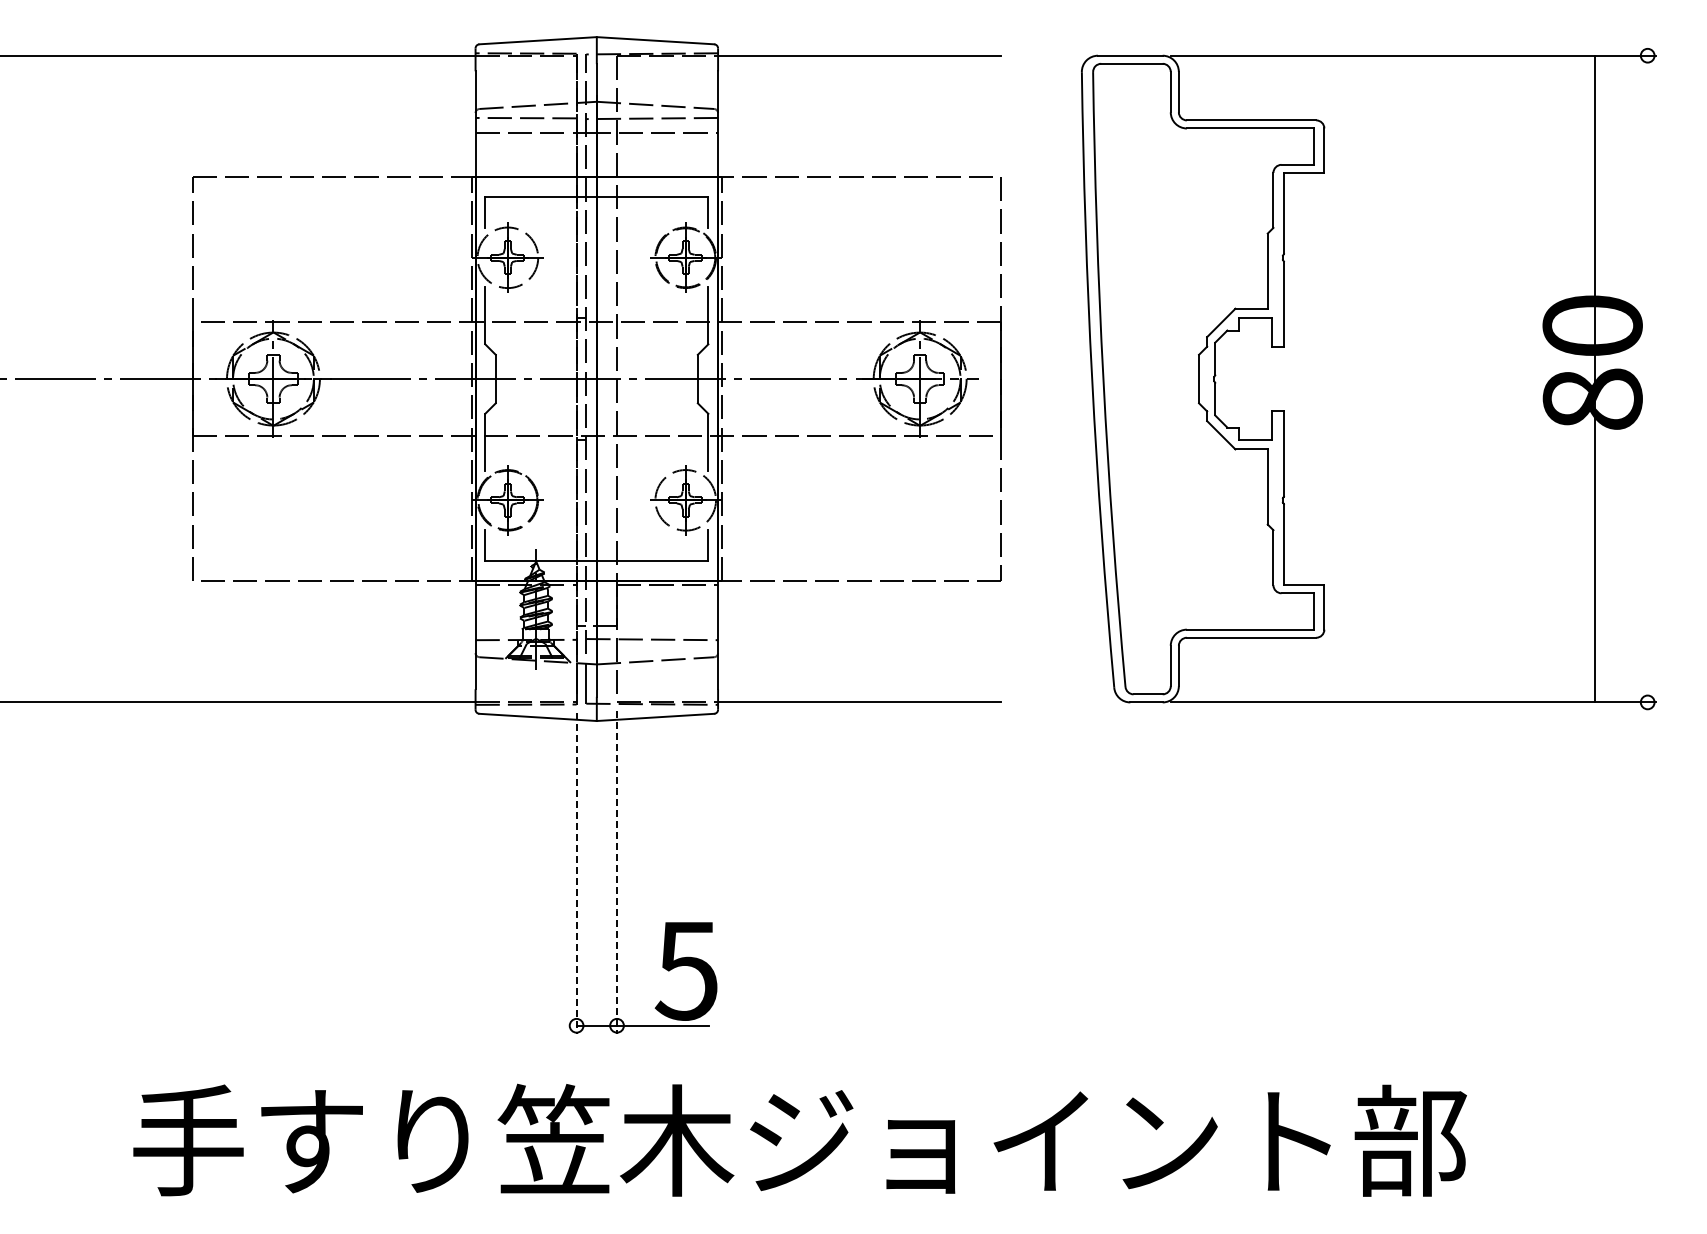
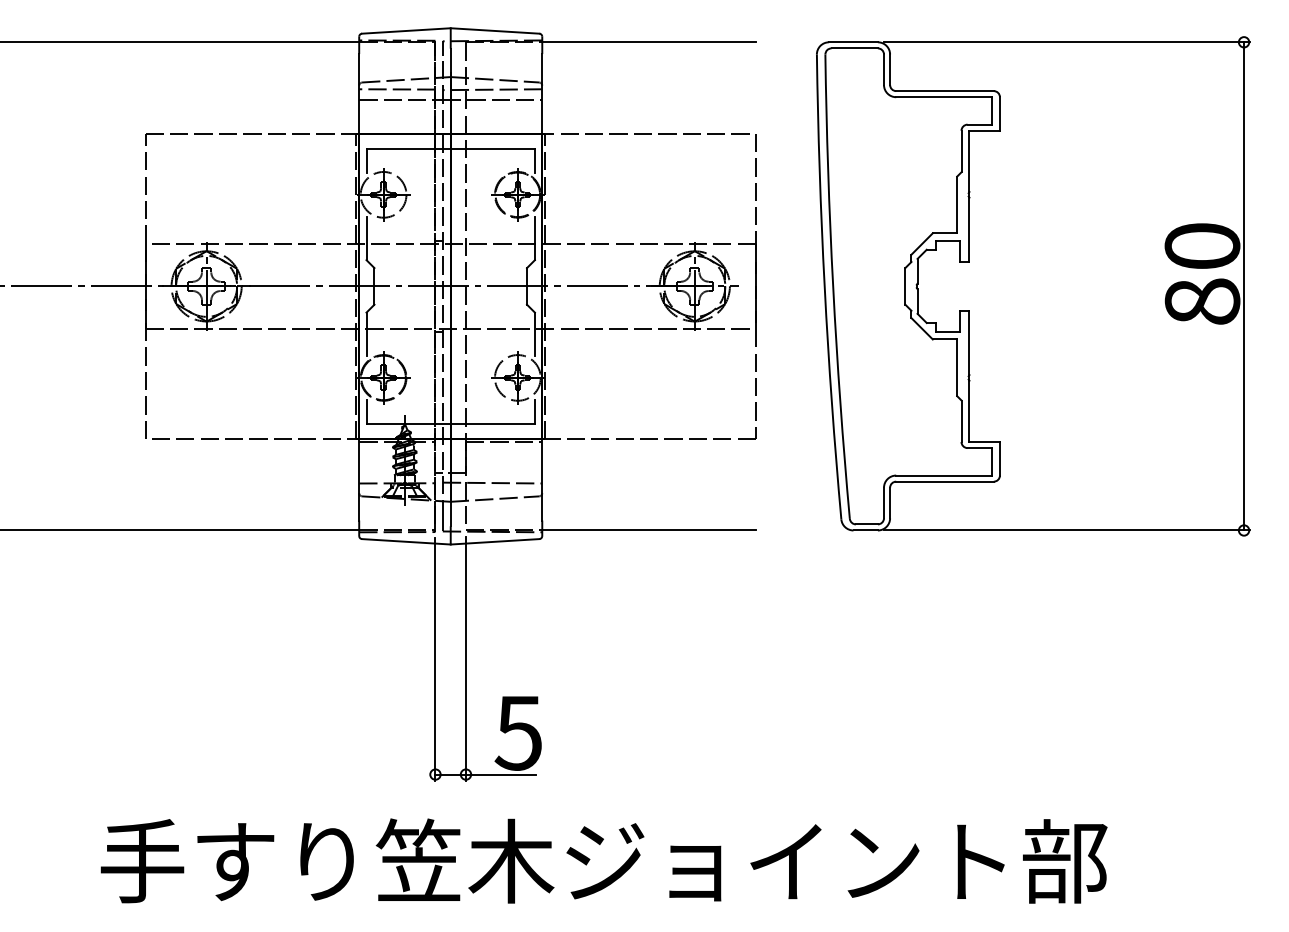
line: (1594, 378) -> (1243, 285), moved
line: (617, 872) -> (466, 658), dashed -> solid
line: (576, 873) -> (435, 659), dashed -> solid

